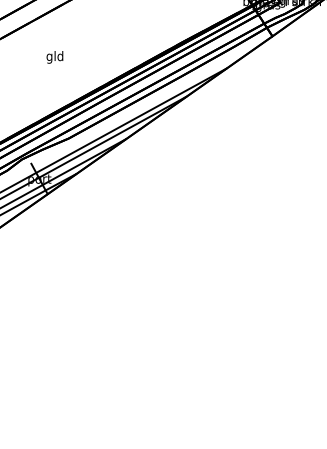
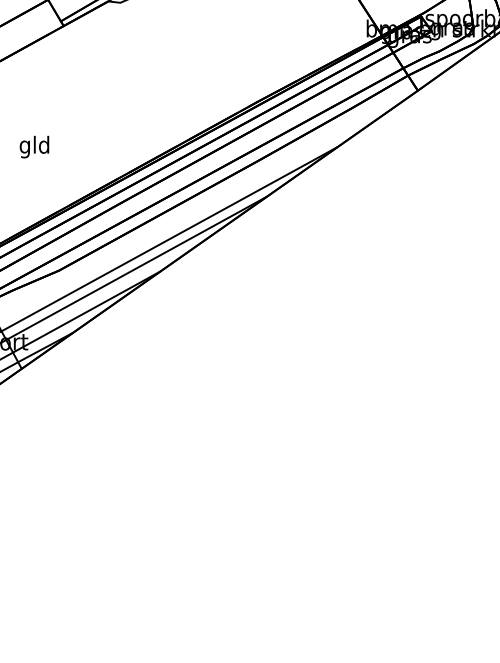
text: (54, 57) -> (33, 147), moved

